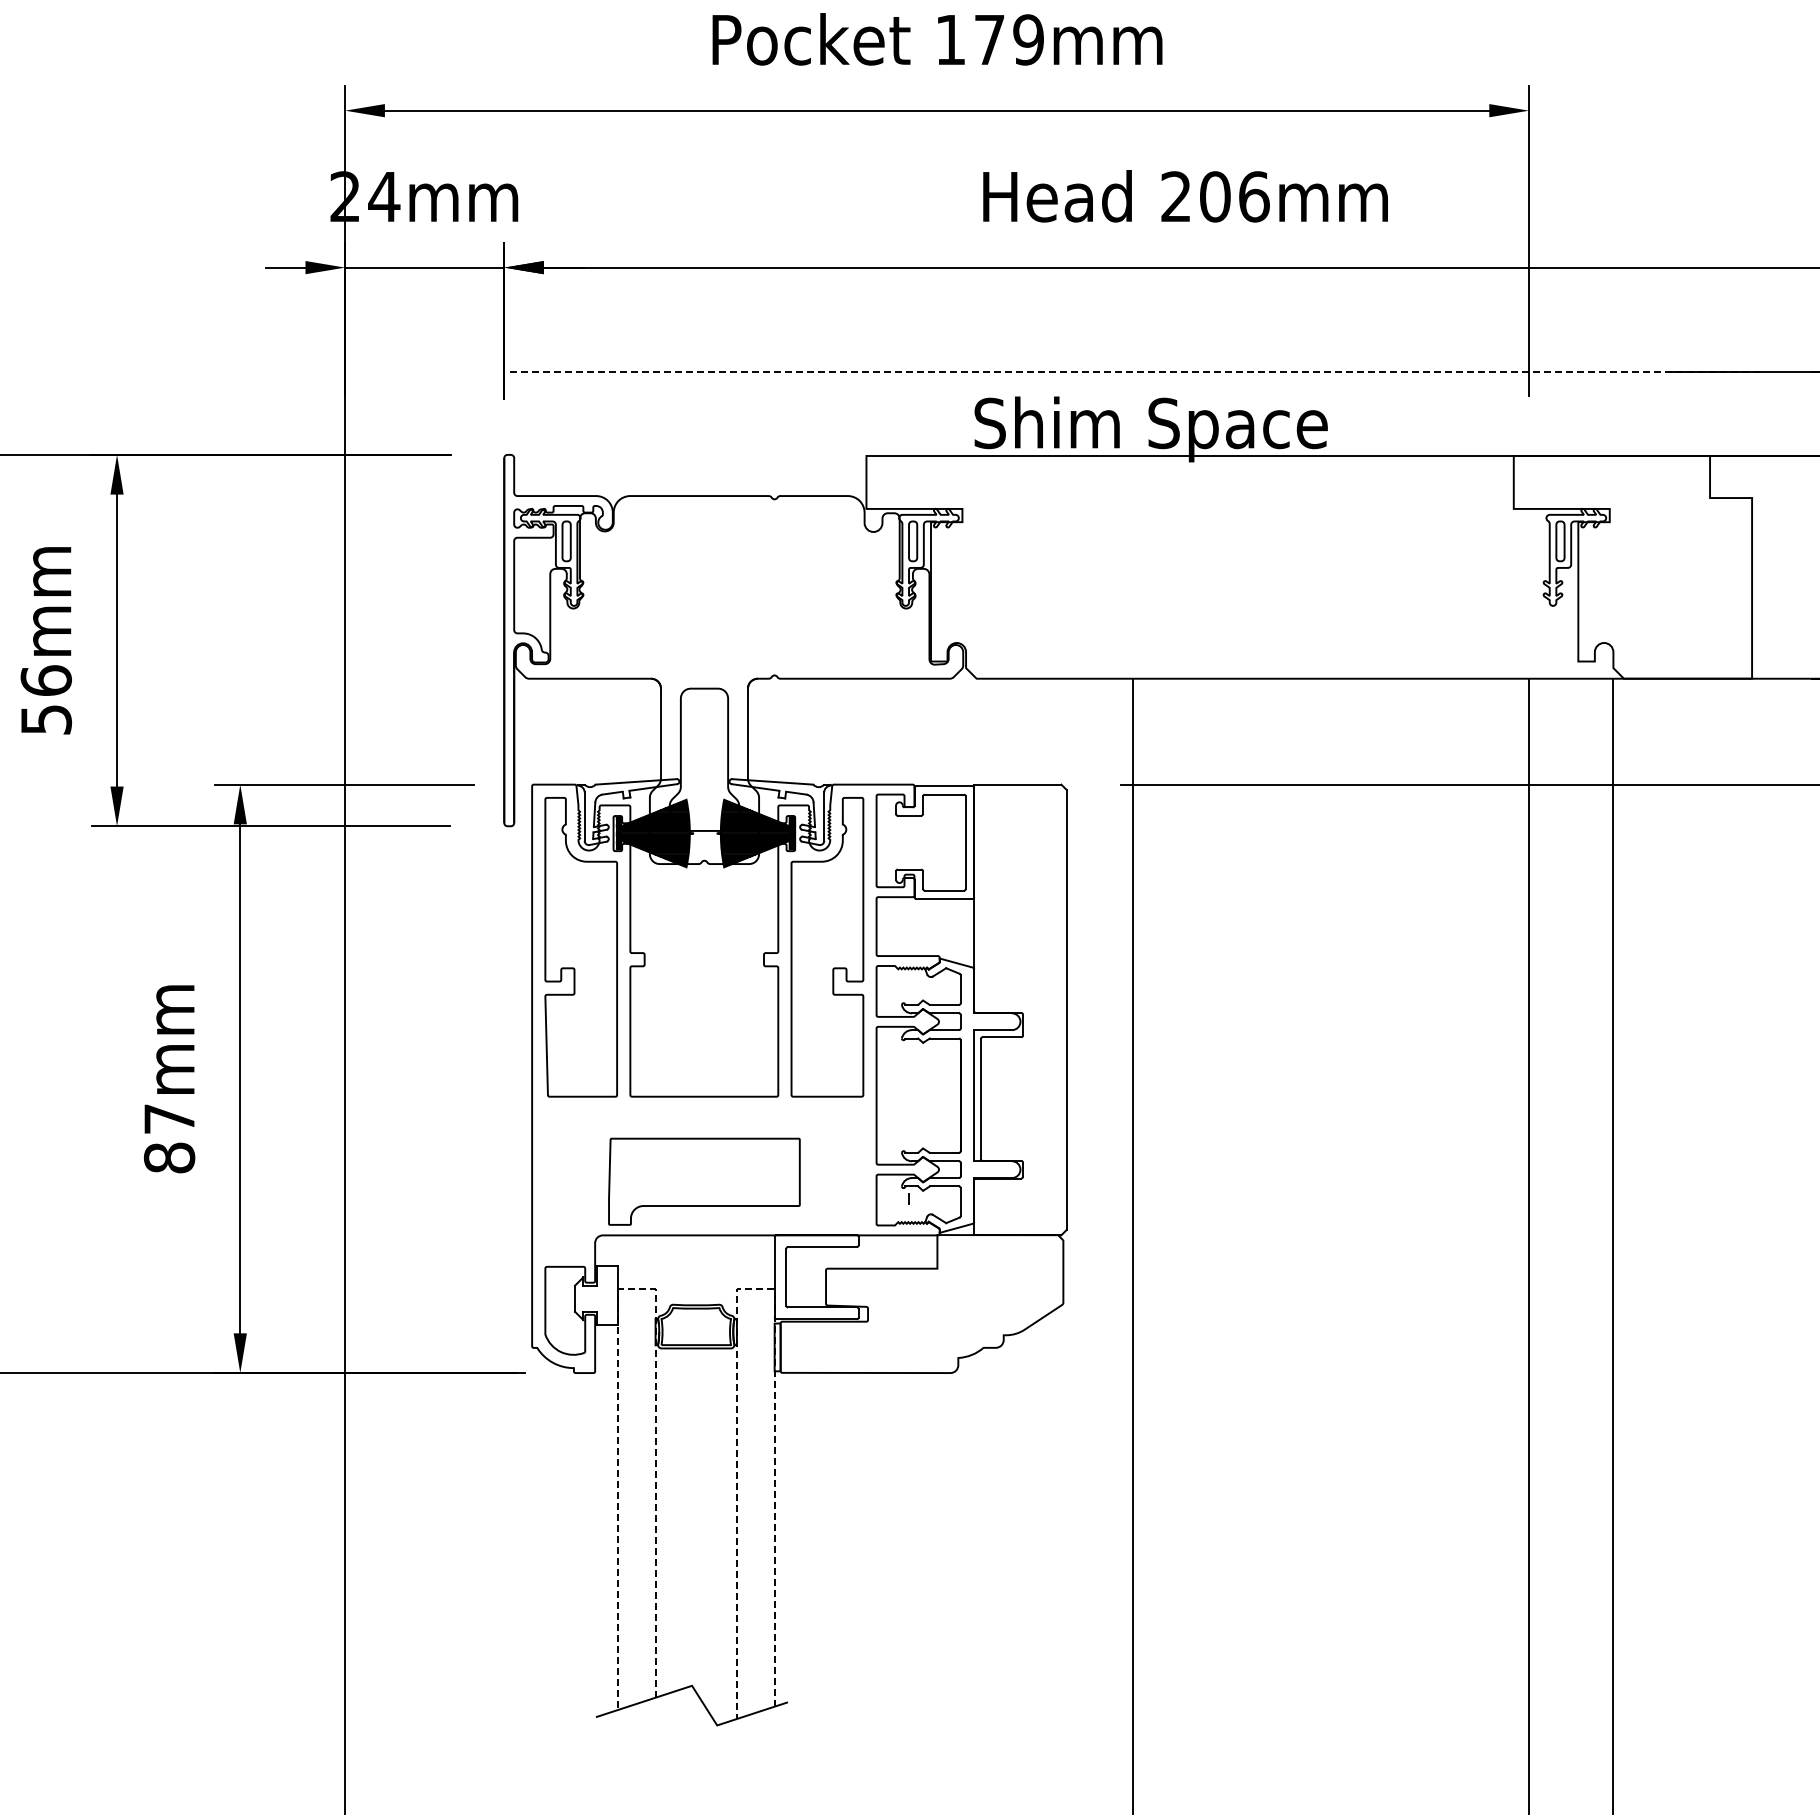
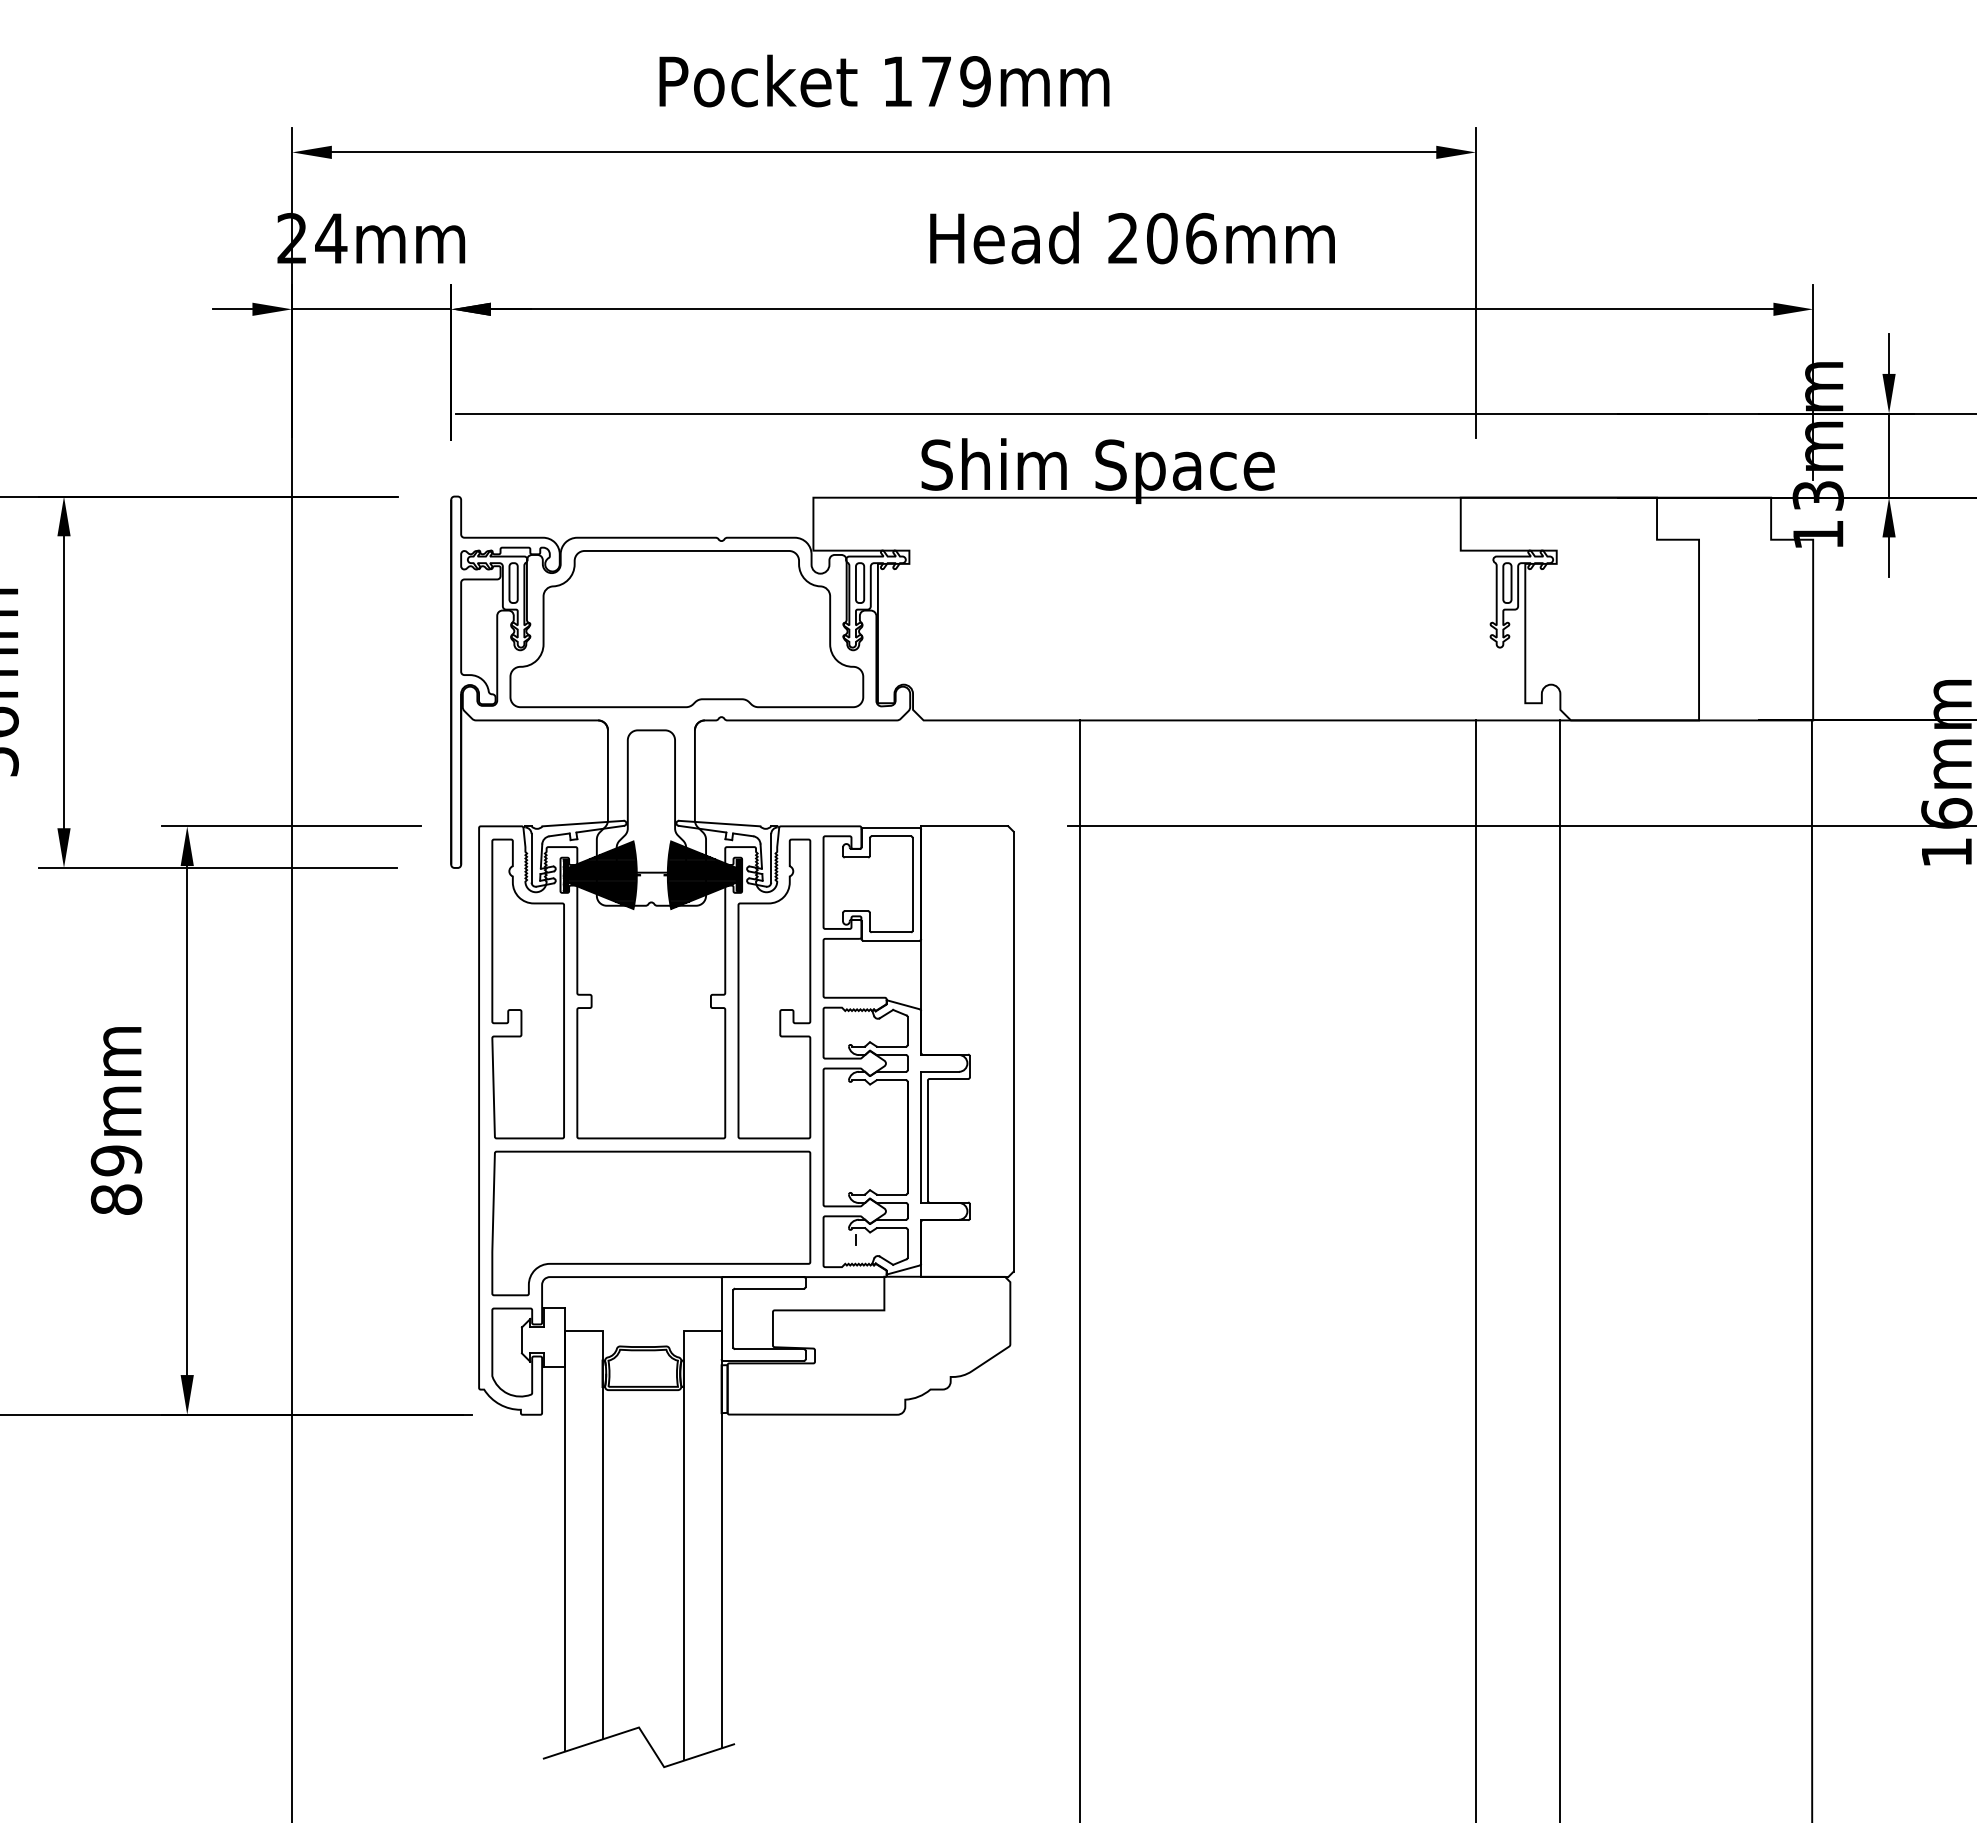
line: (1133, 371) -> (1080, 413), dashed -> solid
part: (739, 587) -> (686, 629), added
text: (169, 1118) -> (116, 1160), 87mm -> 89mm
part: (704, 1181) -> (651, 1223), size x1.67
line: (629, 1288) -> (576, 1330), dashed -> solid
line: (749, 1288) -> (696, 1330), dashed -> solid

